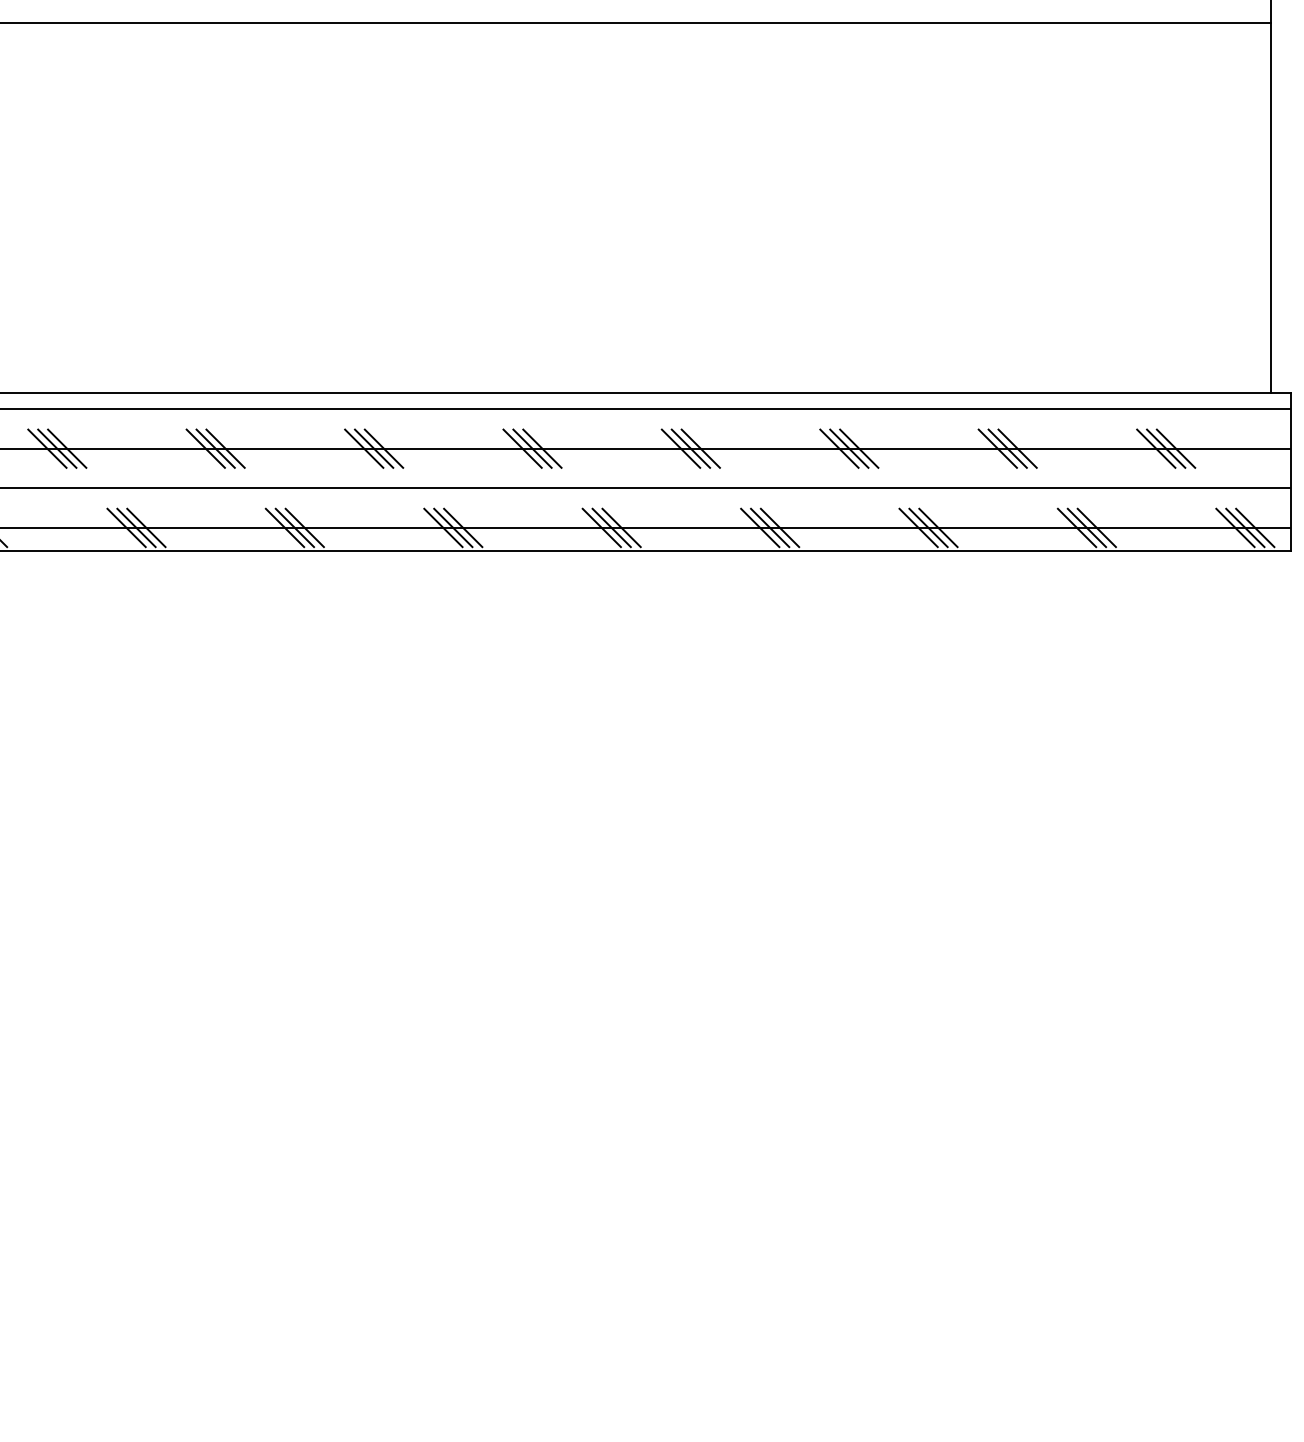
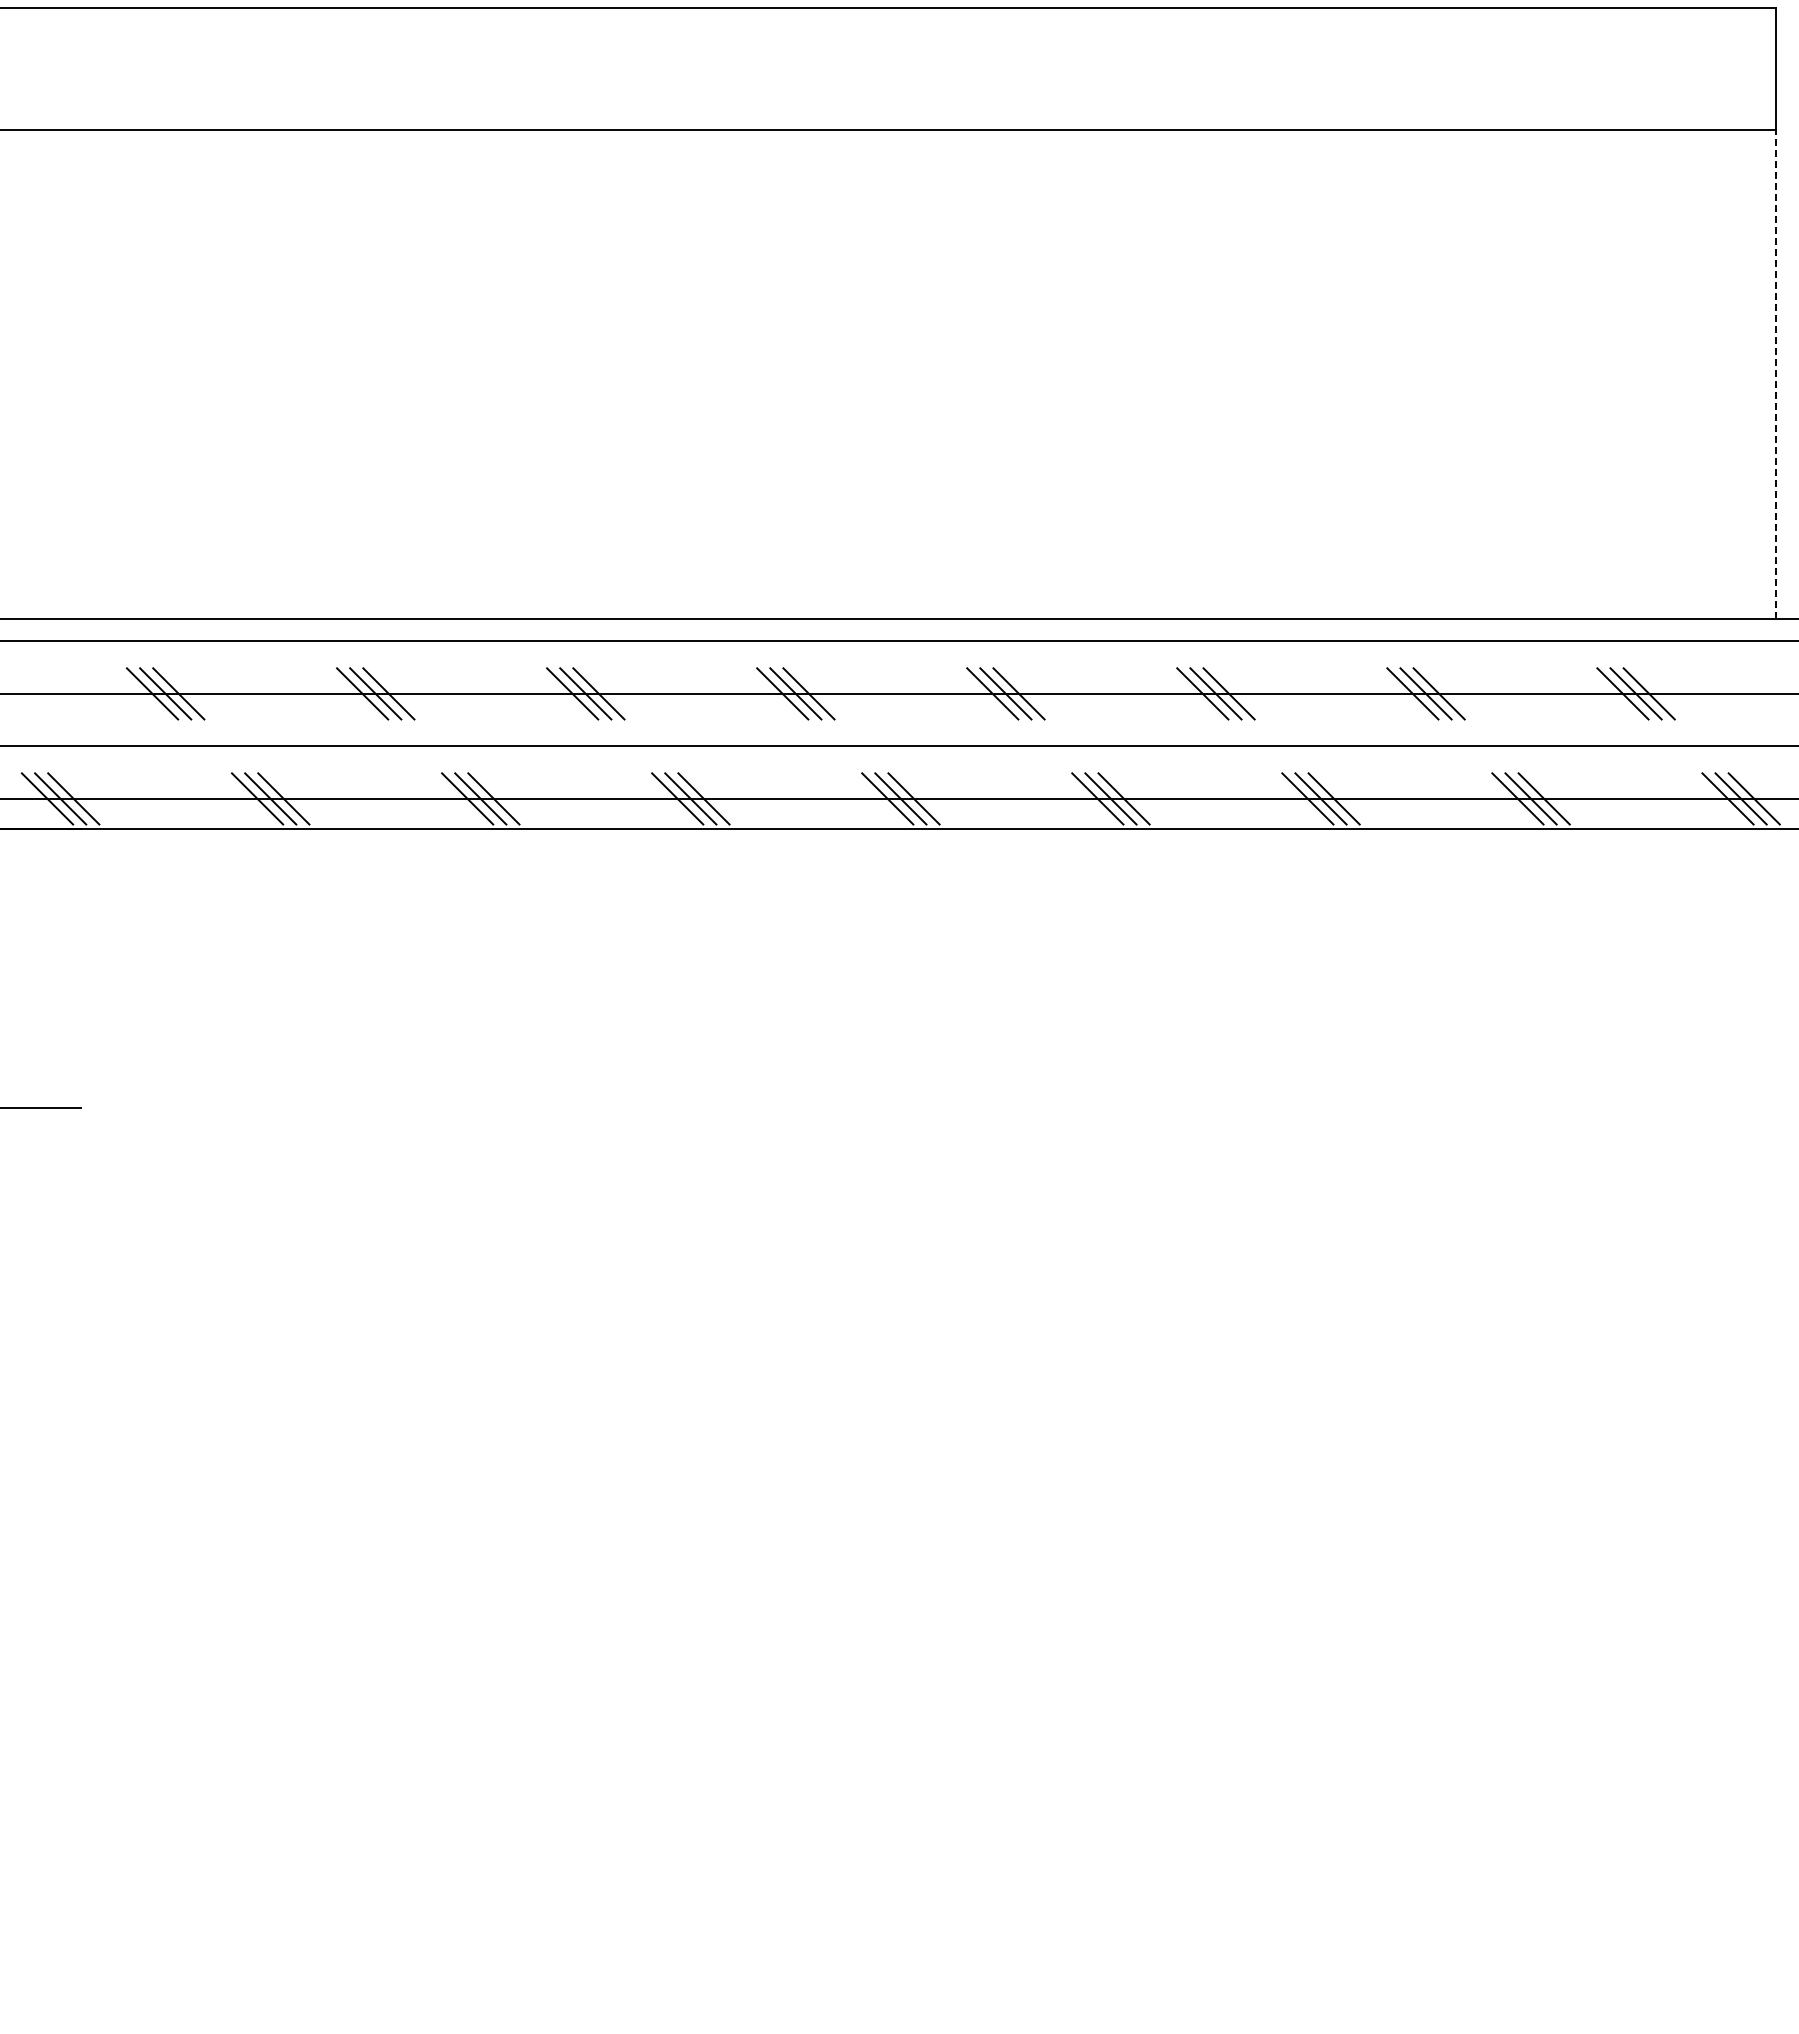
line: (1271, 207) -> (1775, 374), solid -> dashed

